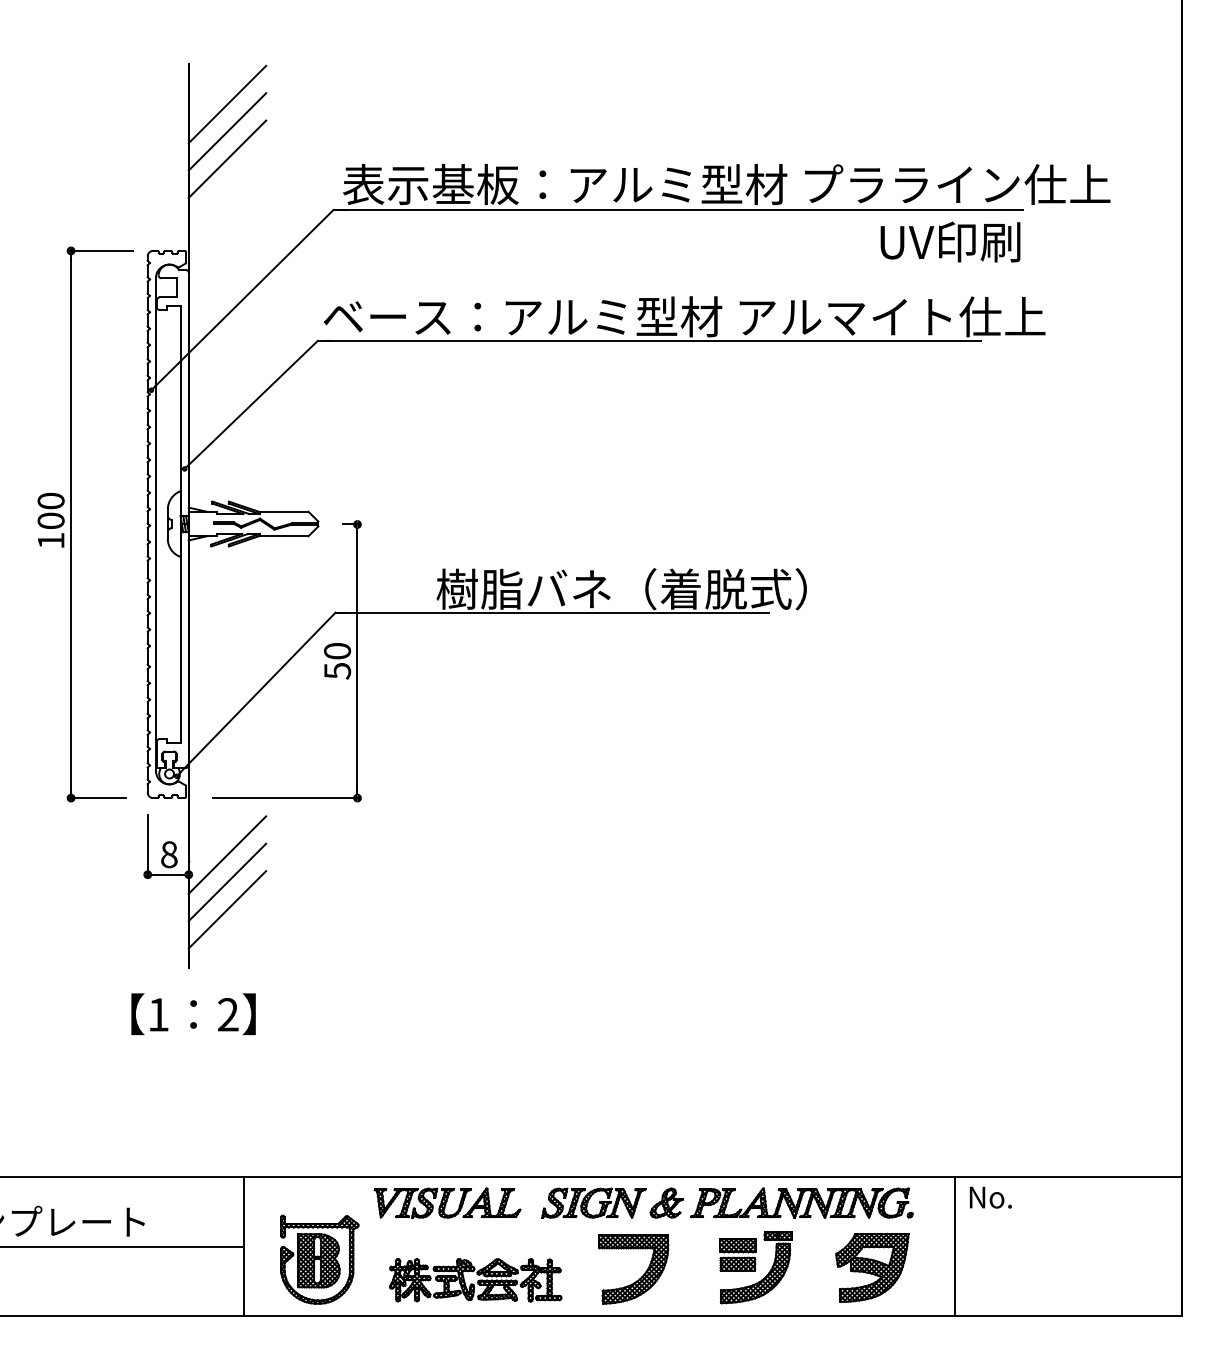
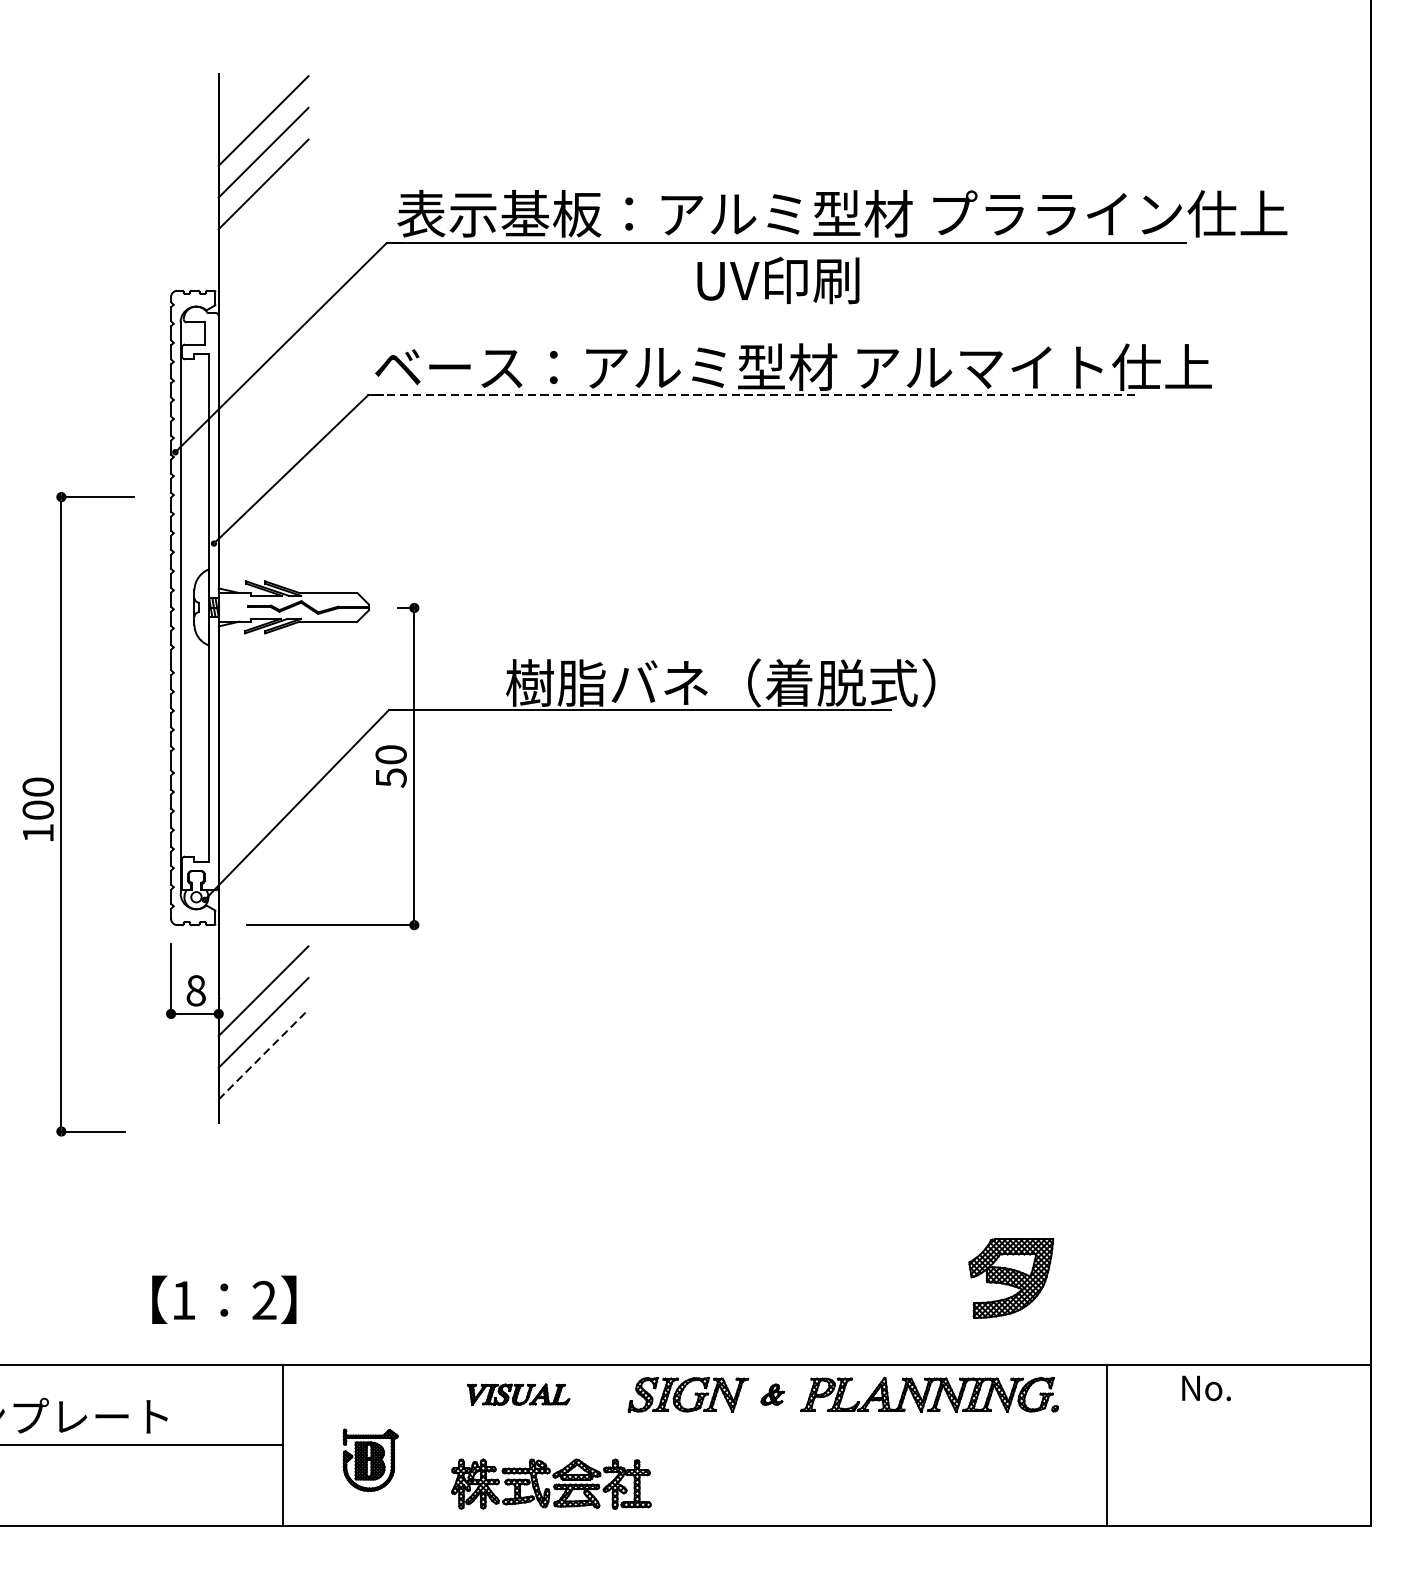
text: (950, 241) -> (778, 279), moved
line: (651, 340) -> (755, 394), solid -> dashed
part: (71, 524) -> (61, 814), moved
line: (227, 909) -> (263, 1054), solid -> dashed
text: (193, 1014) -> (224, 1300), moved
text: (990, 1197) -> (1206, 1388), moved
part: (447, 1202) -> (518, 1394), size x0.6
part: (666, 1202) -> (772, 1394), size x0.6
part: (319, 1259) -> (370, 1460), size x0.6
part: (755, 1267) -> (875, 1469), removed
part: (872, 1267) -> (1011, 1278), moved
part: (641, 1276) -> (743, 1479), removed

